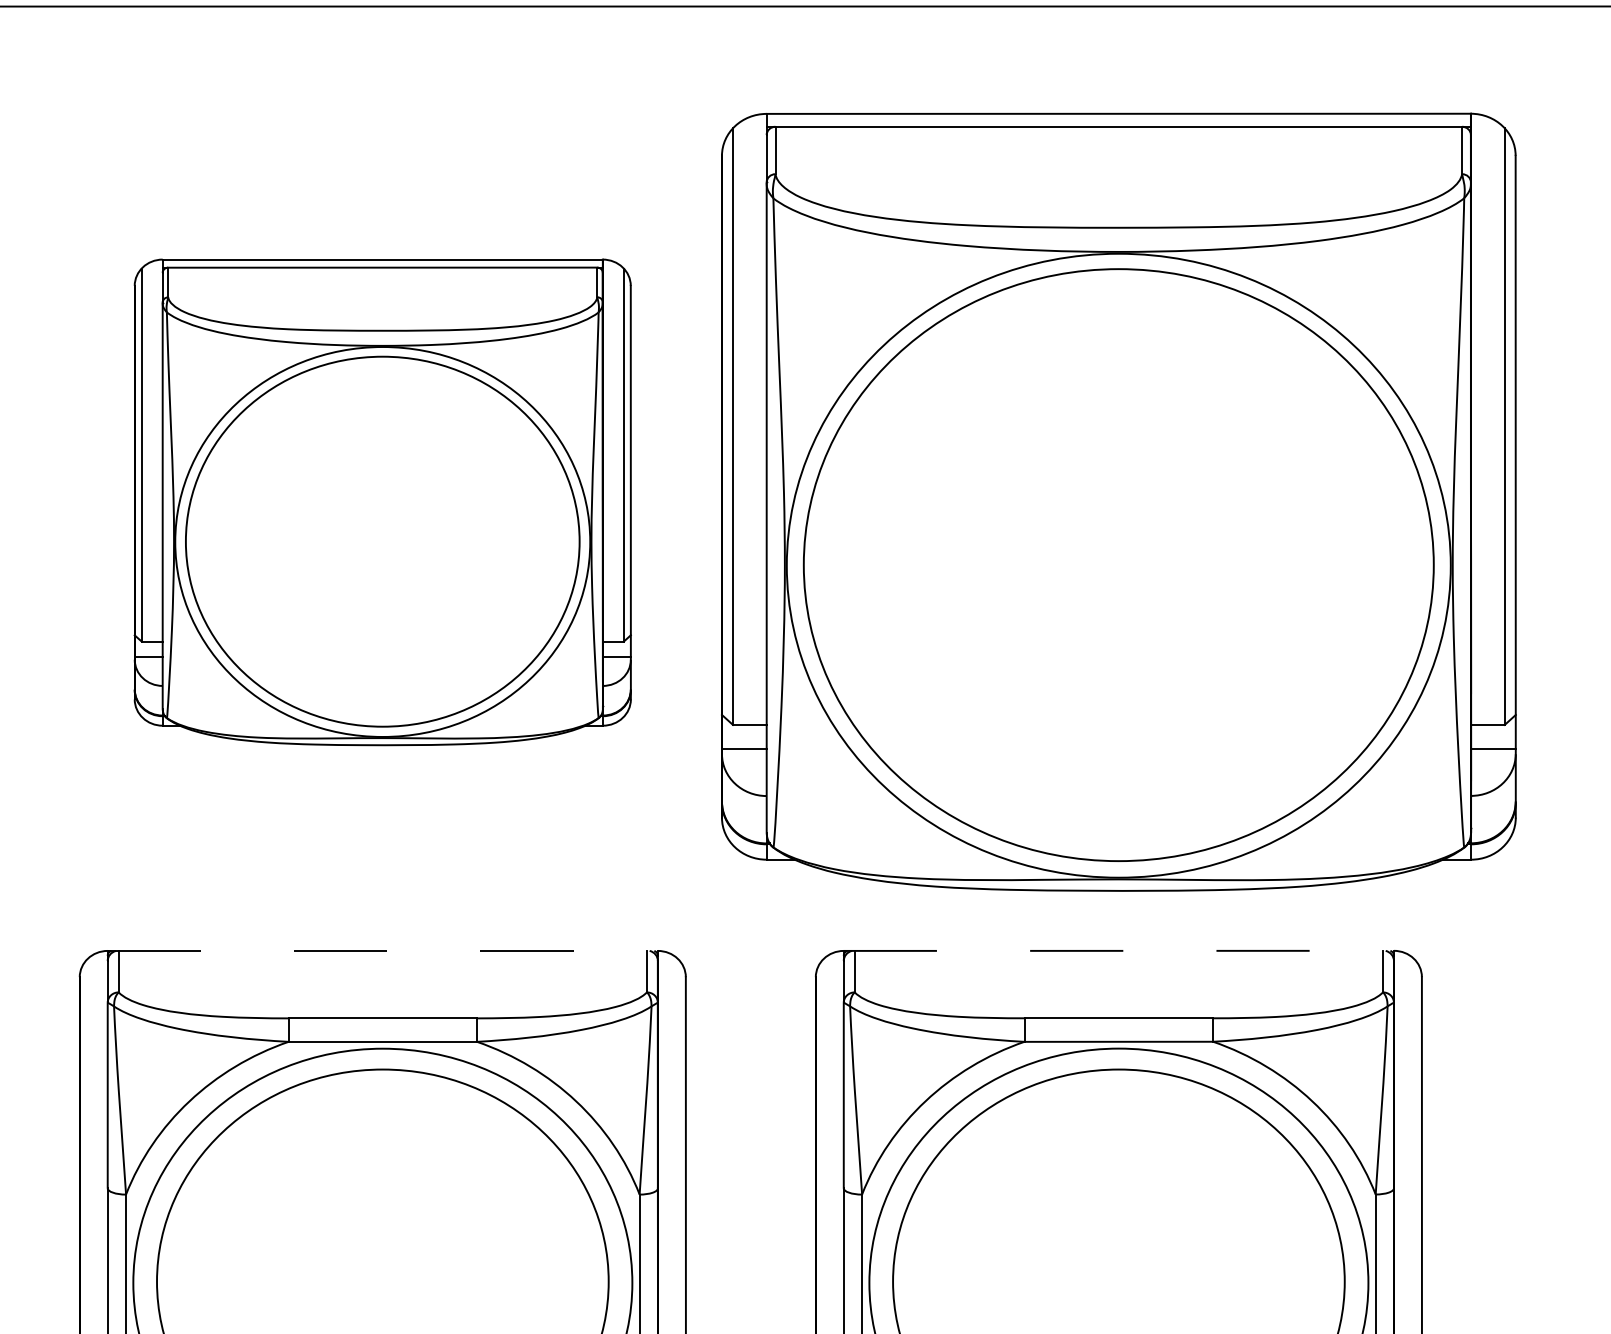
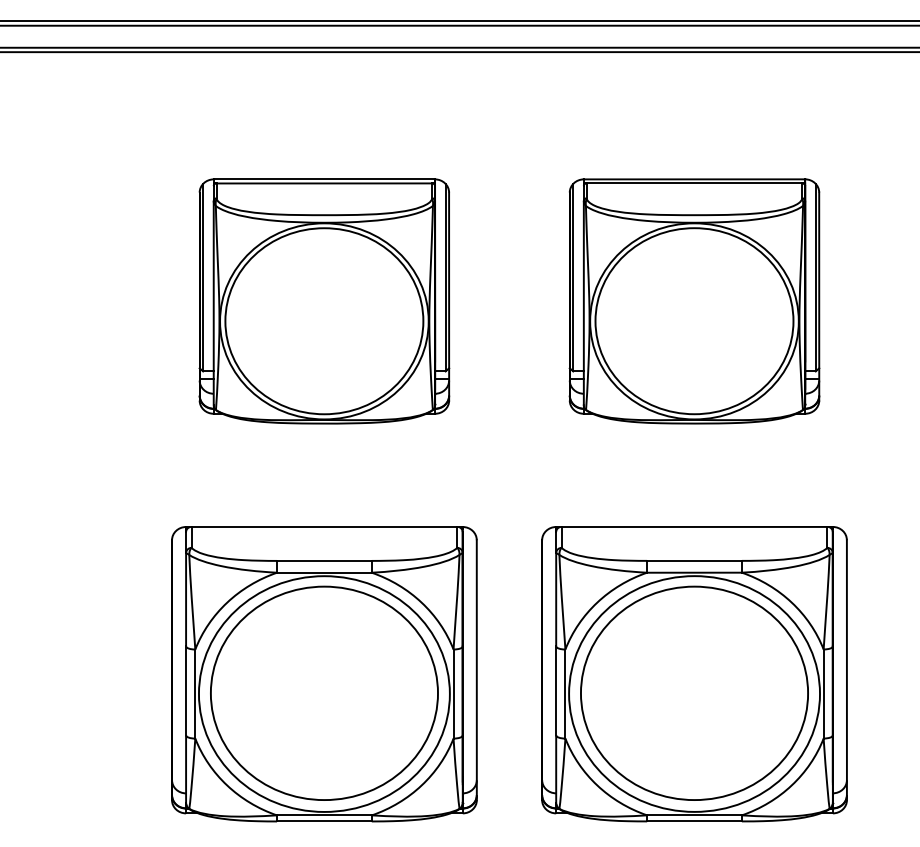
part: (1118, 502) -> (694, 301), size x0.62
line: (1120, 949) -> (695, 526), dashed -> solid
line: (382, 951) -> (324, 527), dashed -> solid

